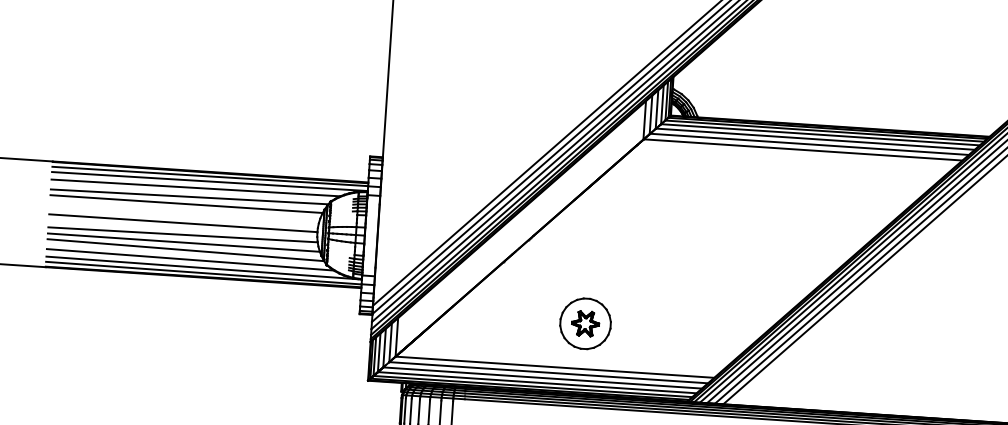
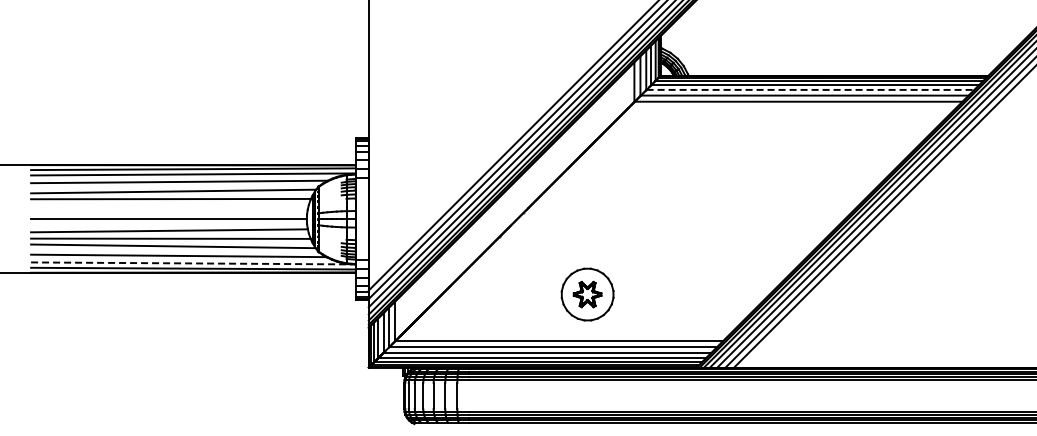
line: (815, 138) -> (810, 89), solid -> dashed
line: (202, 268) -> (191, 263), solid -> dashed

